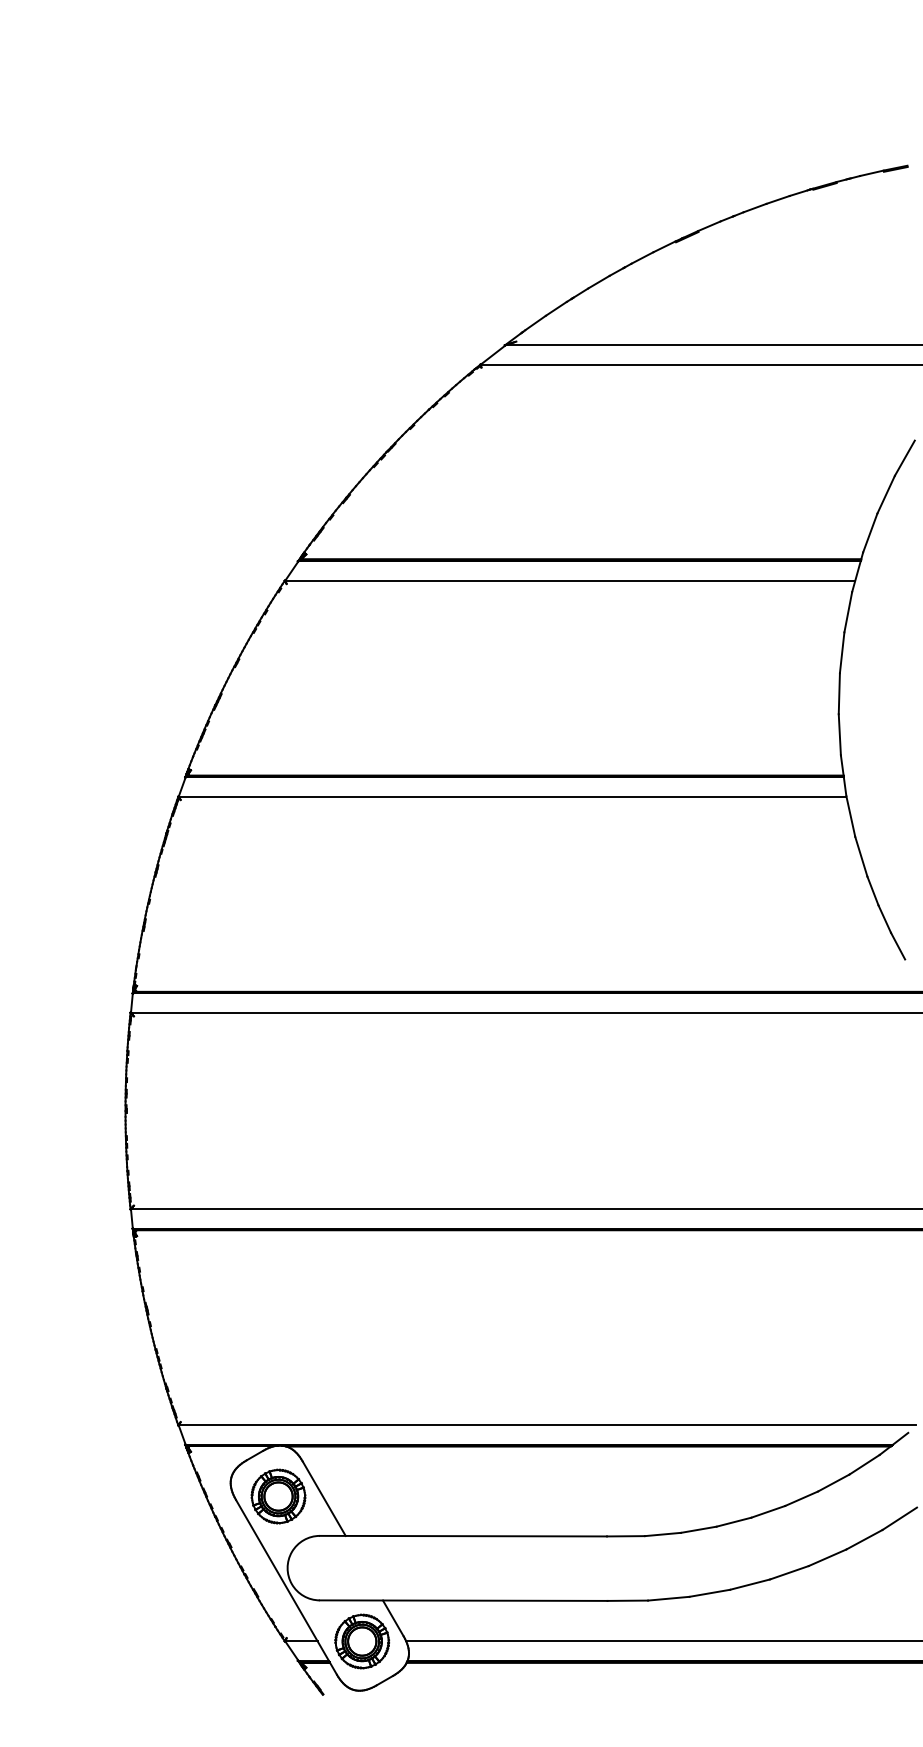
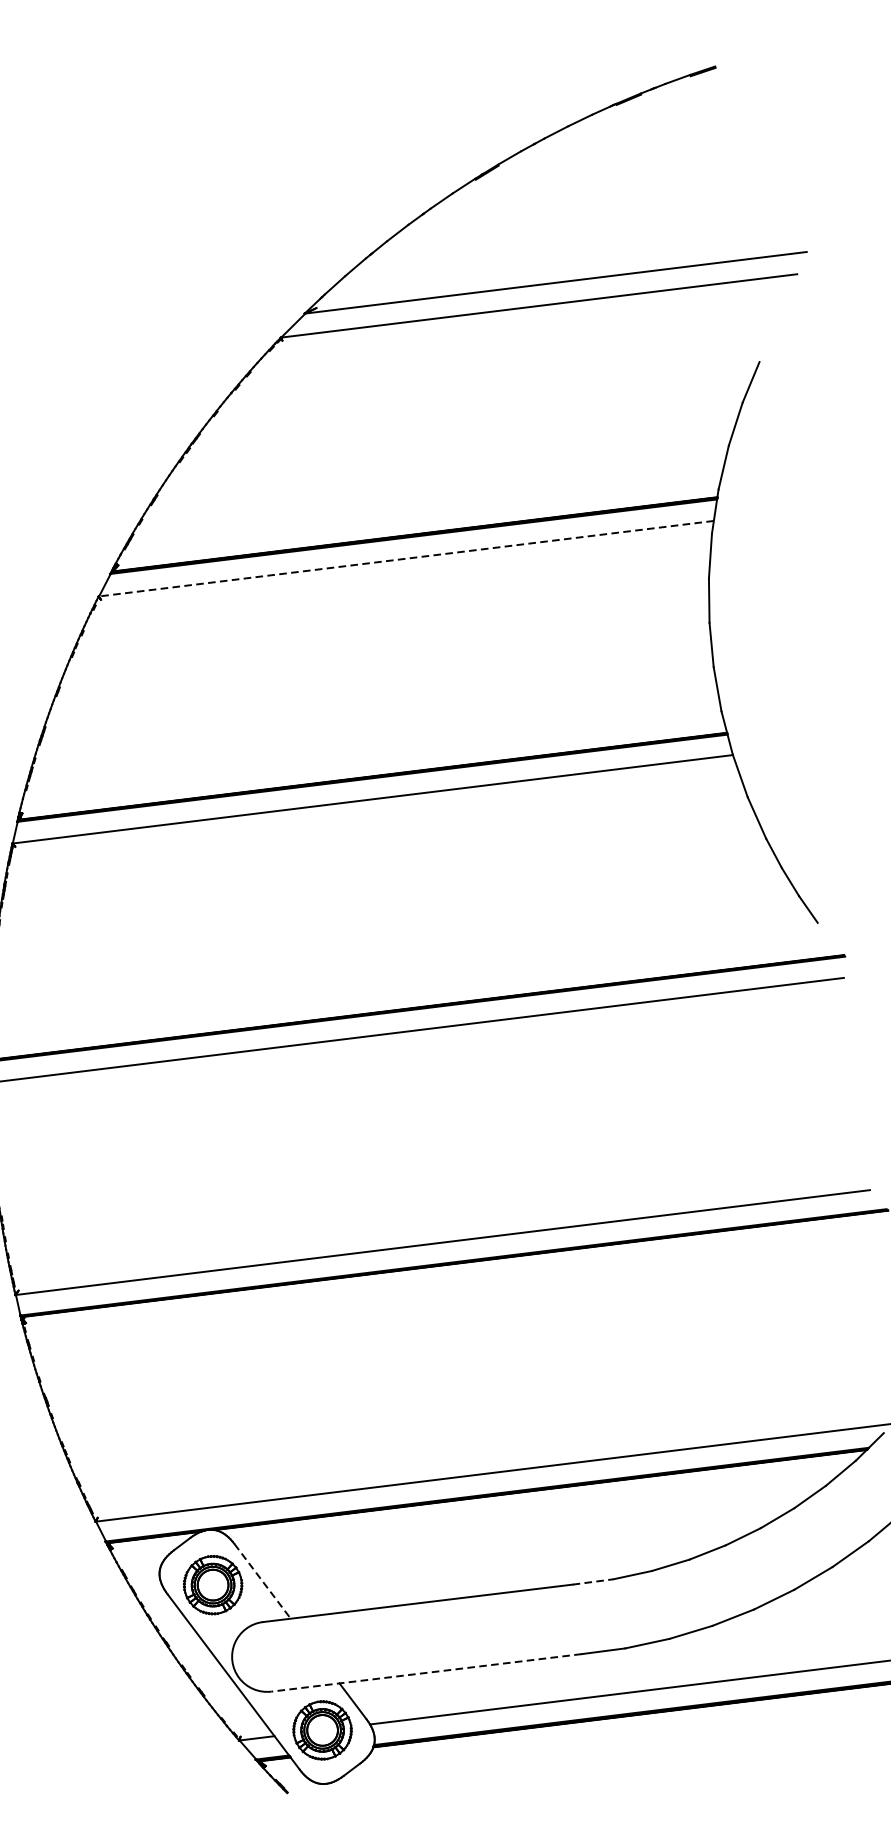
line: (569, 580) -> (405, 558), solid -> dashed
line: (324, 1499) -> (263, 1582), solid -> dashed
line: (625, 1536) -> (592, 1582), solid -> dashed
line: (463, 1600) -> (426, 1672), solid -> dashed

